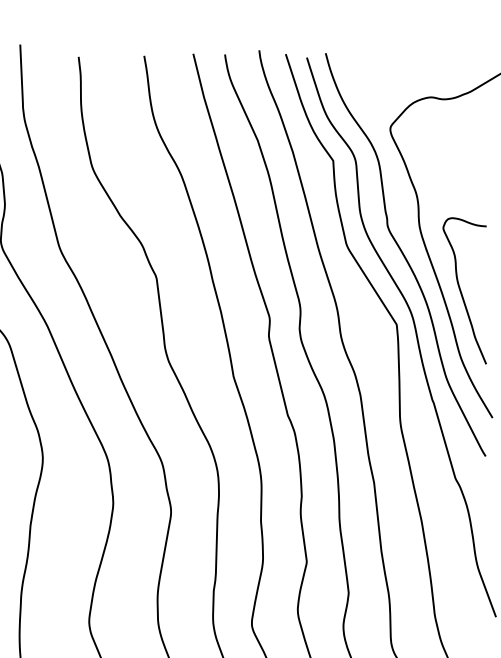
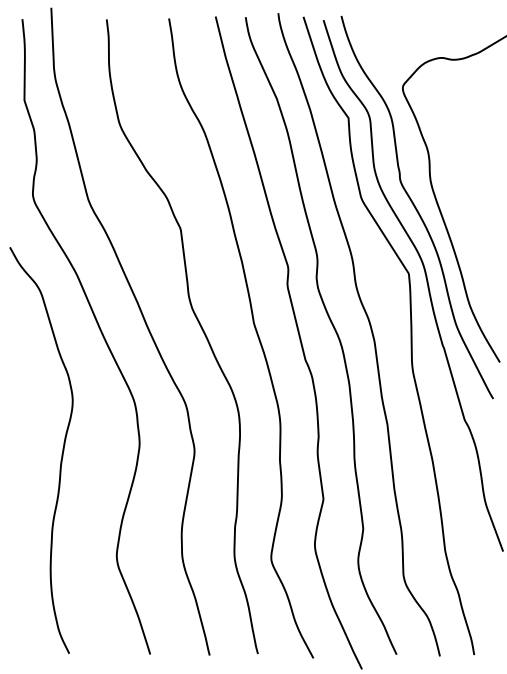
curve: (461, 290) -> (470, 241), removed

